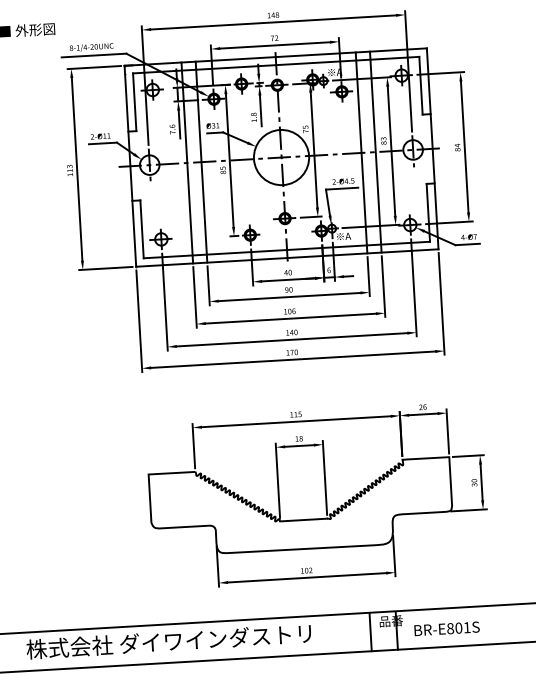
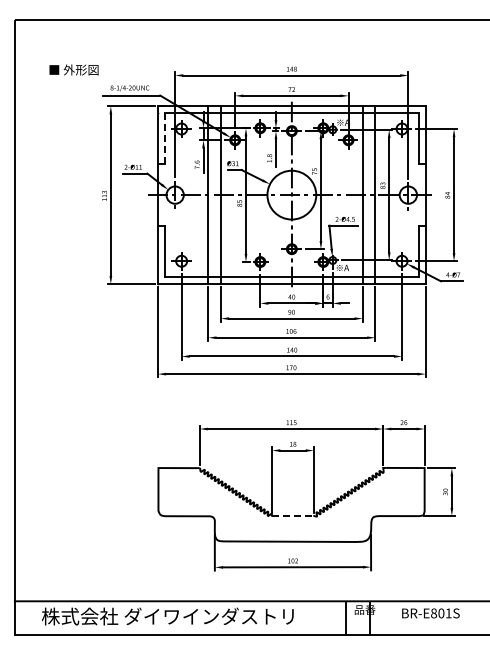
line: (135, 101) -> (165, 138), solid -> dashed
line: (303, 520) -> (292, 516), solid -> dashed
text: (446, 628) -> (430, 613), moved

